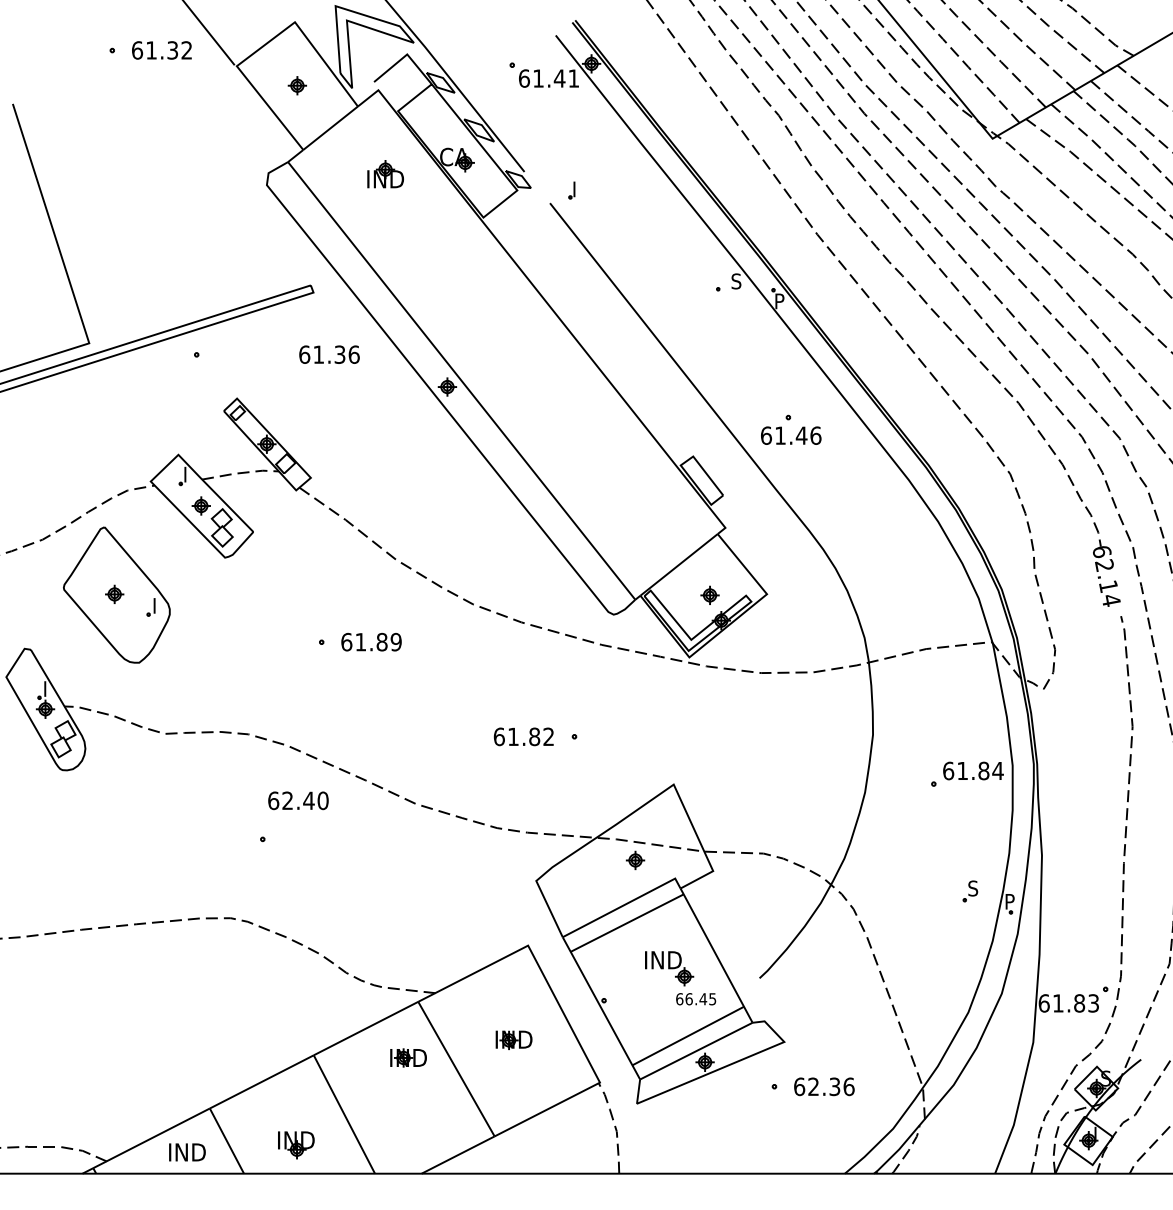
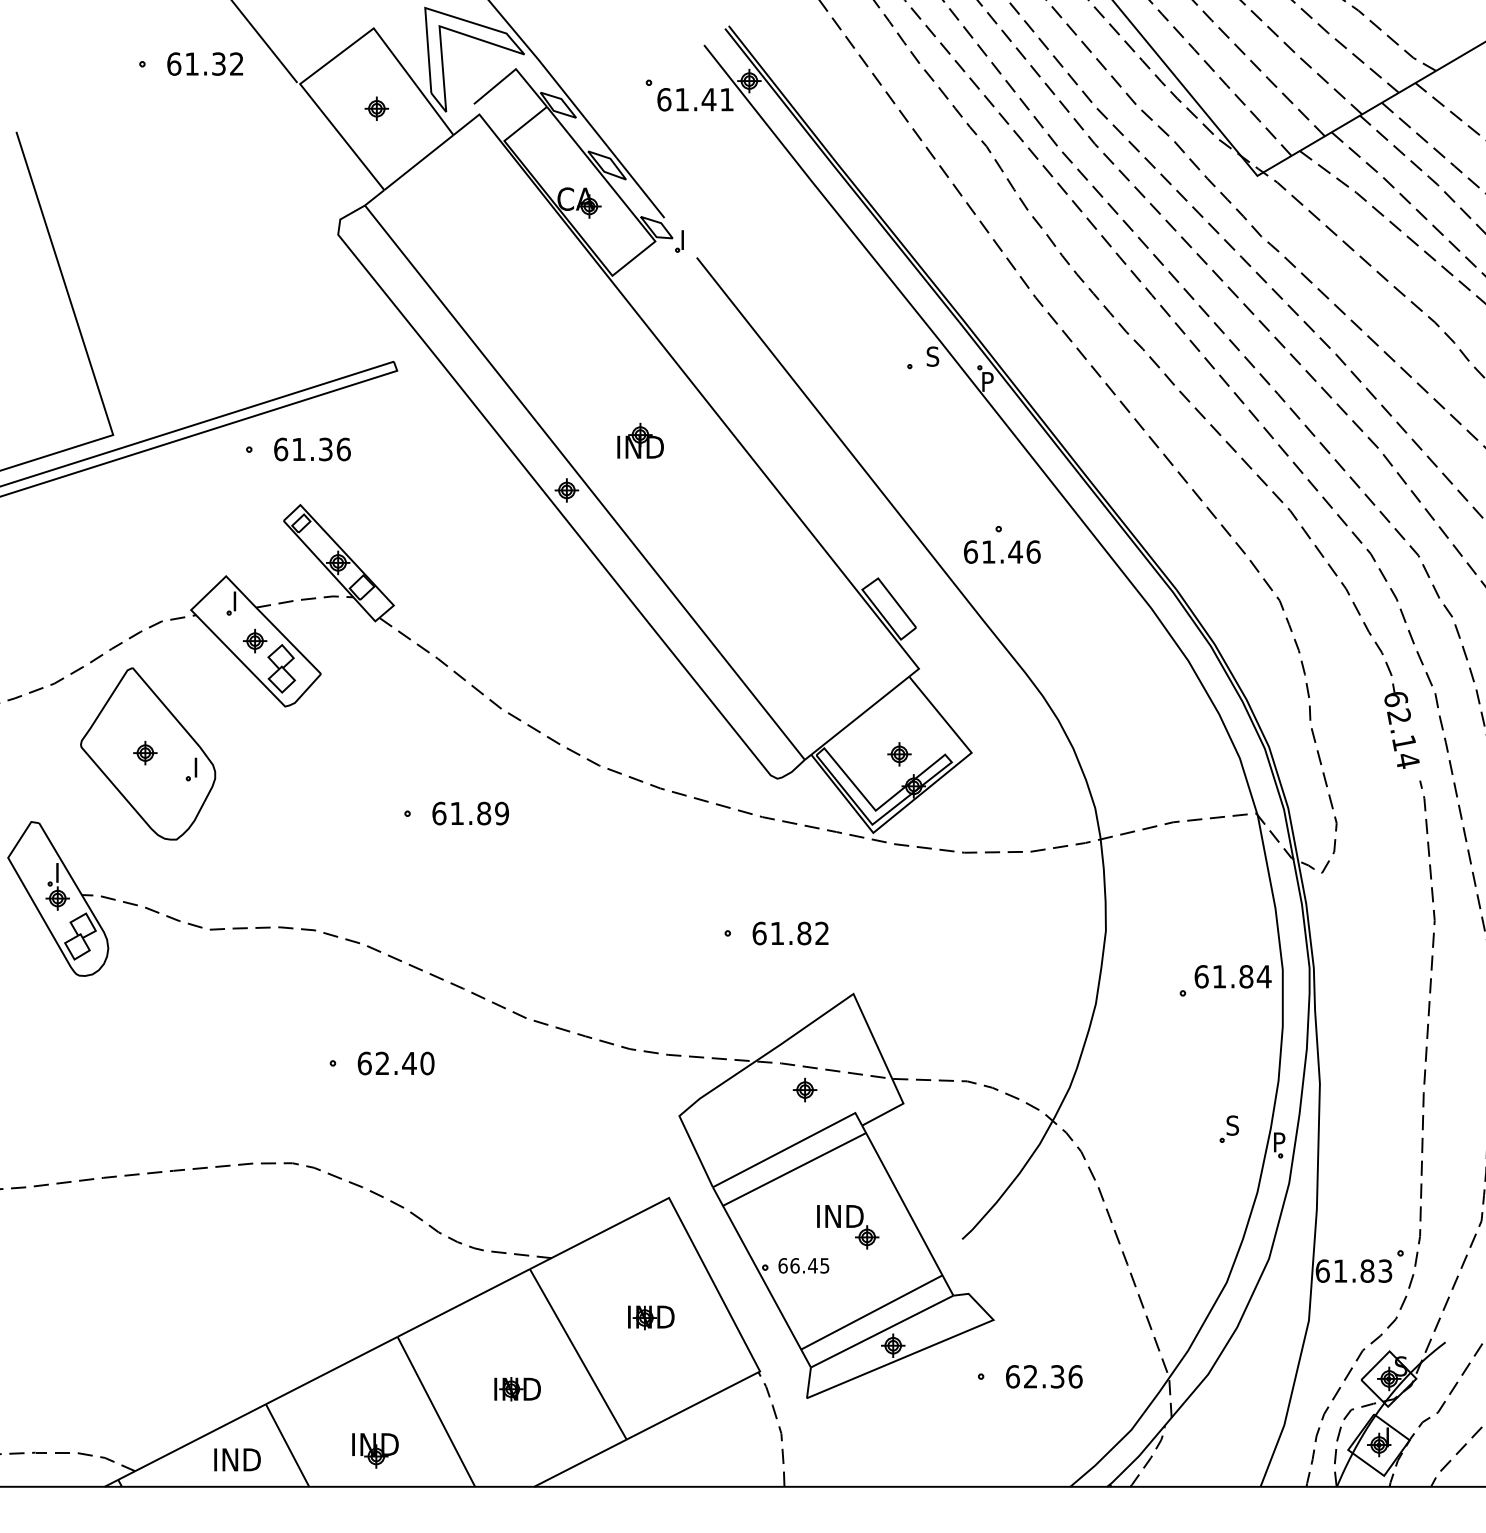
part: (385, 173) -> (640, 440), moved
part: (571, 190) -> (679, 241), moved
text: (329, 354) -> (312, 449), moved
text: (523, 736) -> (790, 933), moved
text: (297, 800) -> (395, 1063), moved
text: (695, 998) -> (803, 1265), moved
part: (408, 1058) -> (517, 1389), moved

